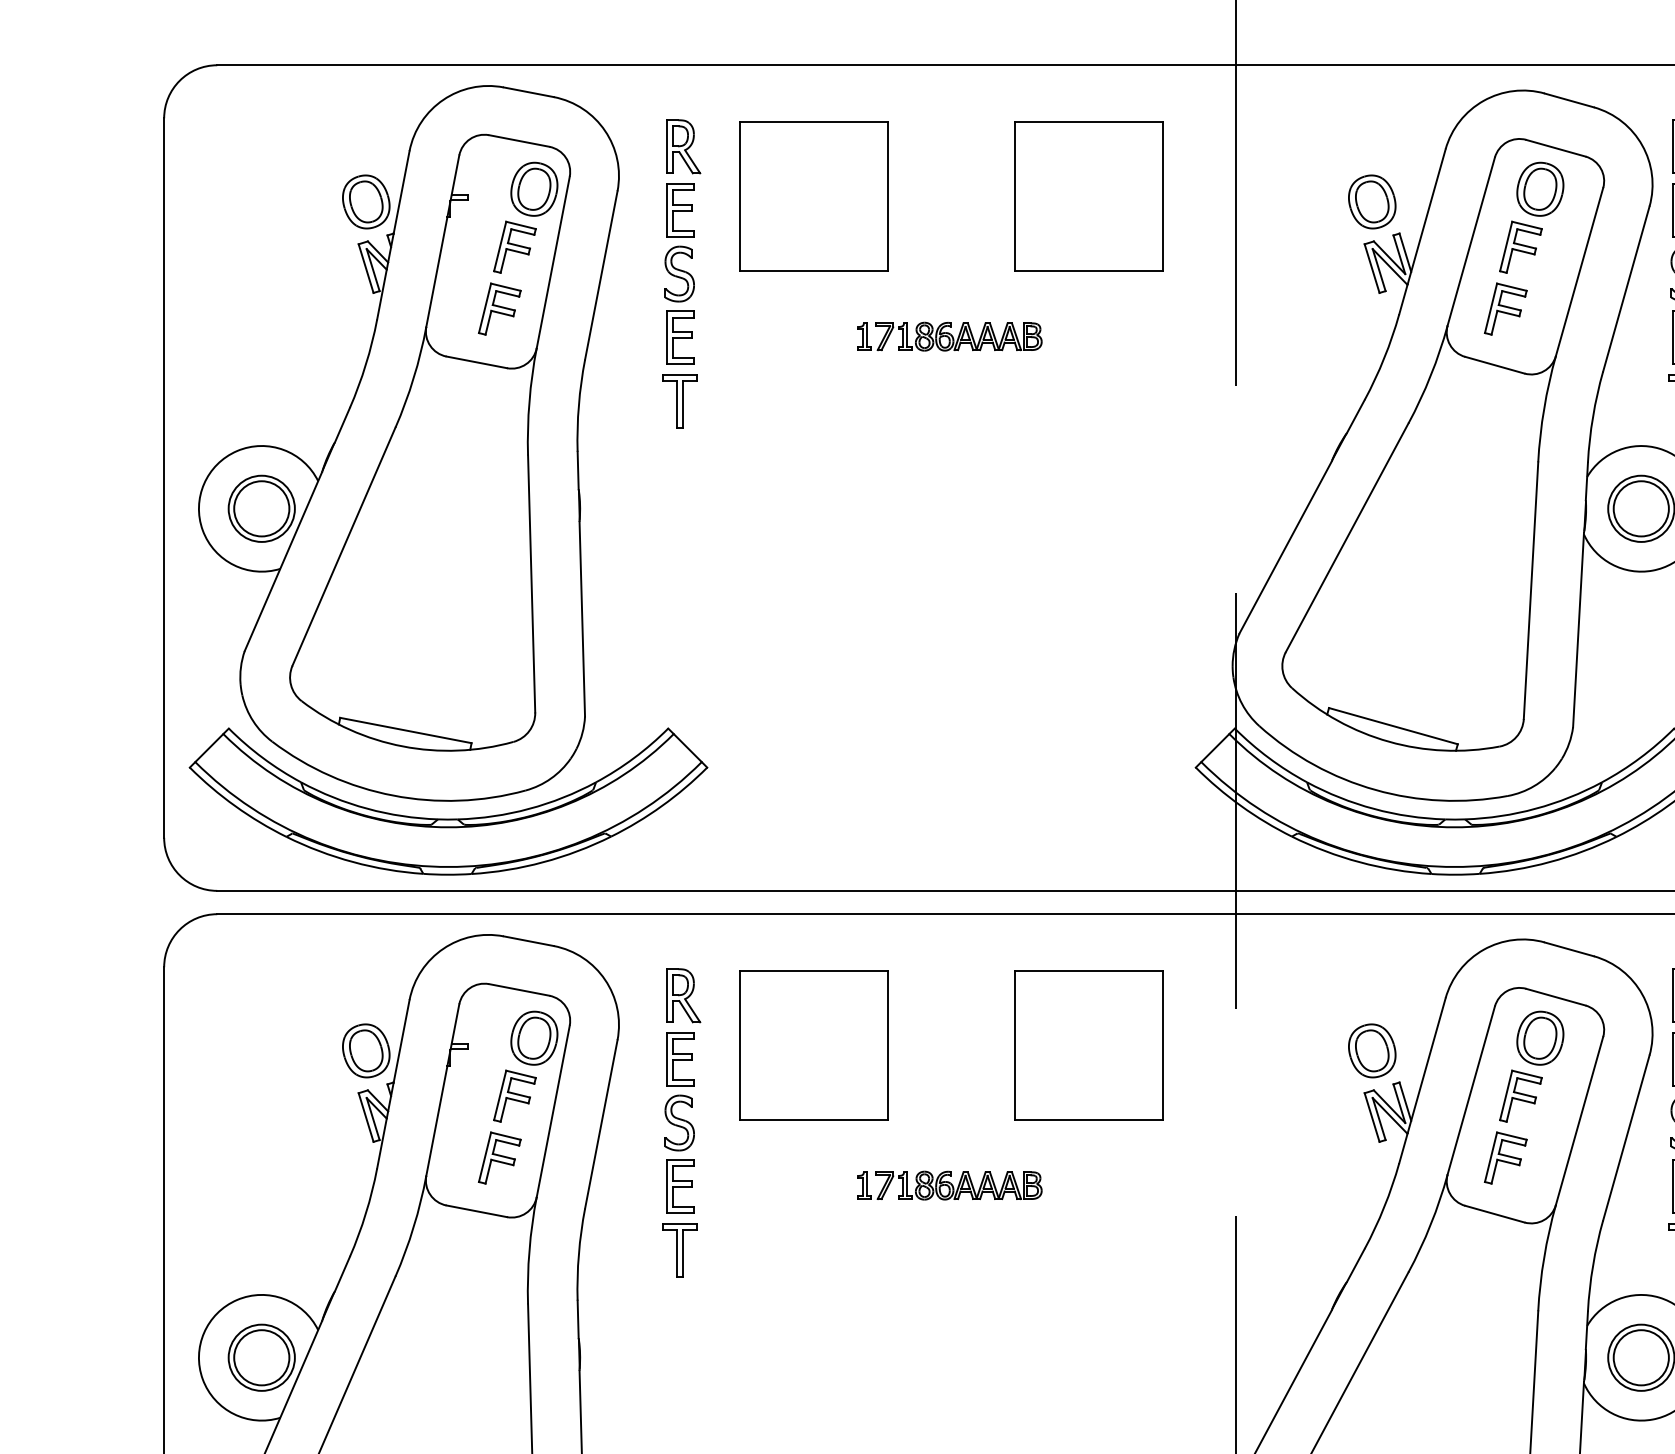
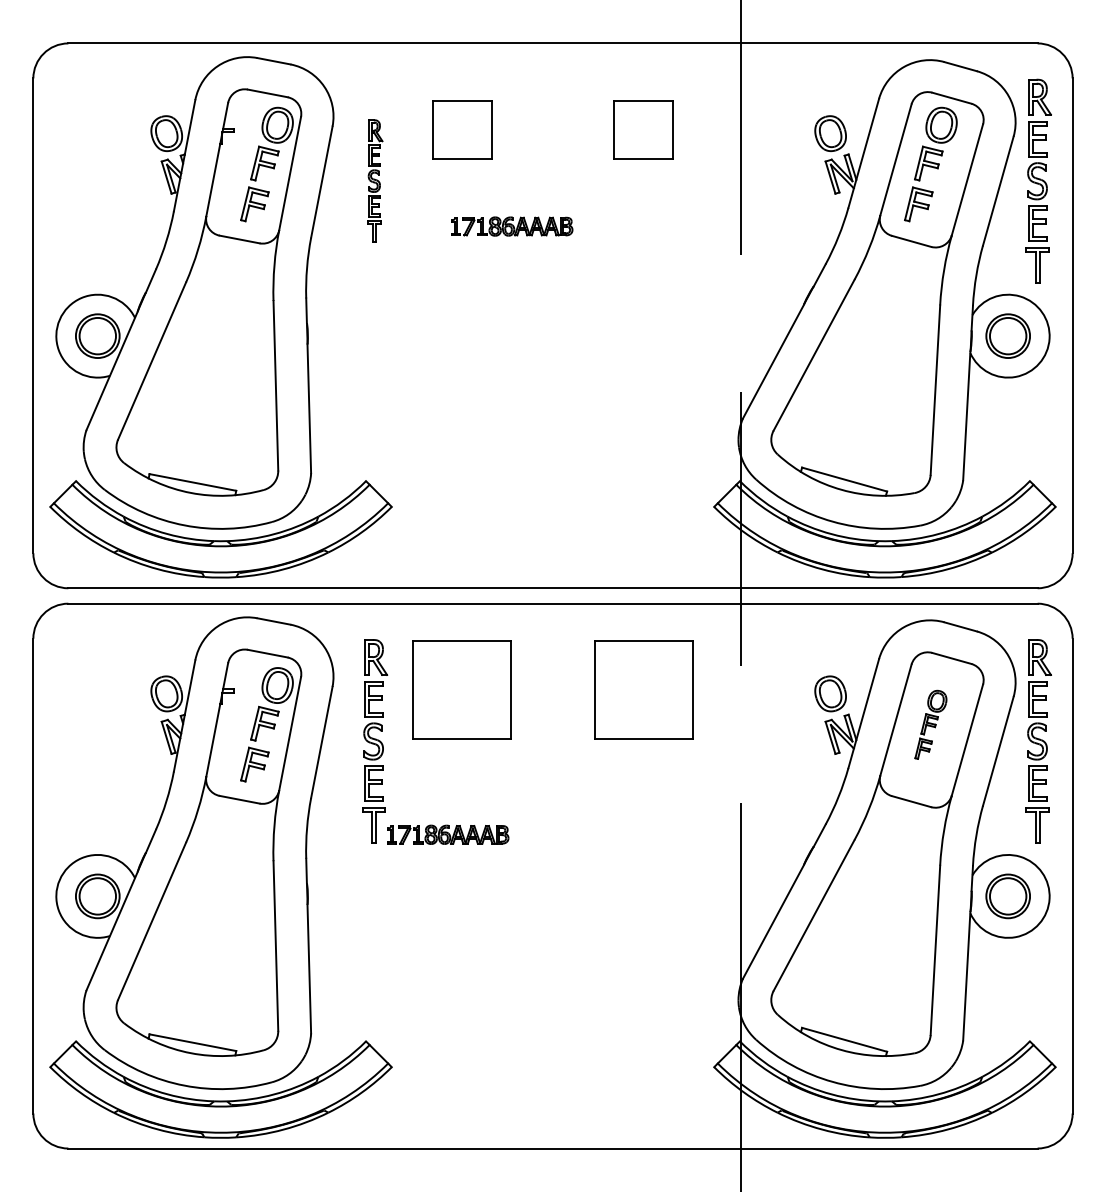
part: (812, 195) -> (461, 129), size x0.6
part: (1088, 195) -> (643, 129), size x0.6
part: (682, 272) -> (375, 180), size x0.6
part: (950, 336) -> (512, 226), moved
part: (1523, 1097) -> (930, 724), size x0.6
part: (950, 1185) -> (448, 834), moved

